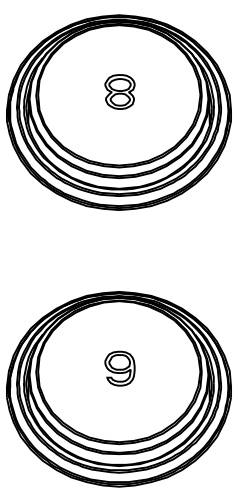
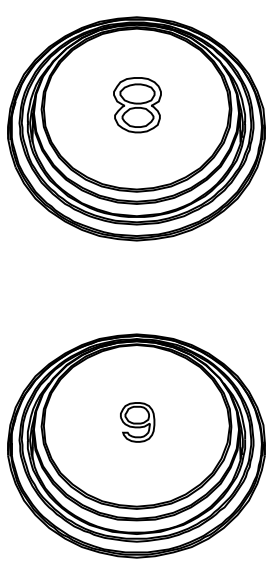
part: (119, 92) -> (137, 105), size x1.4

